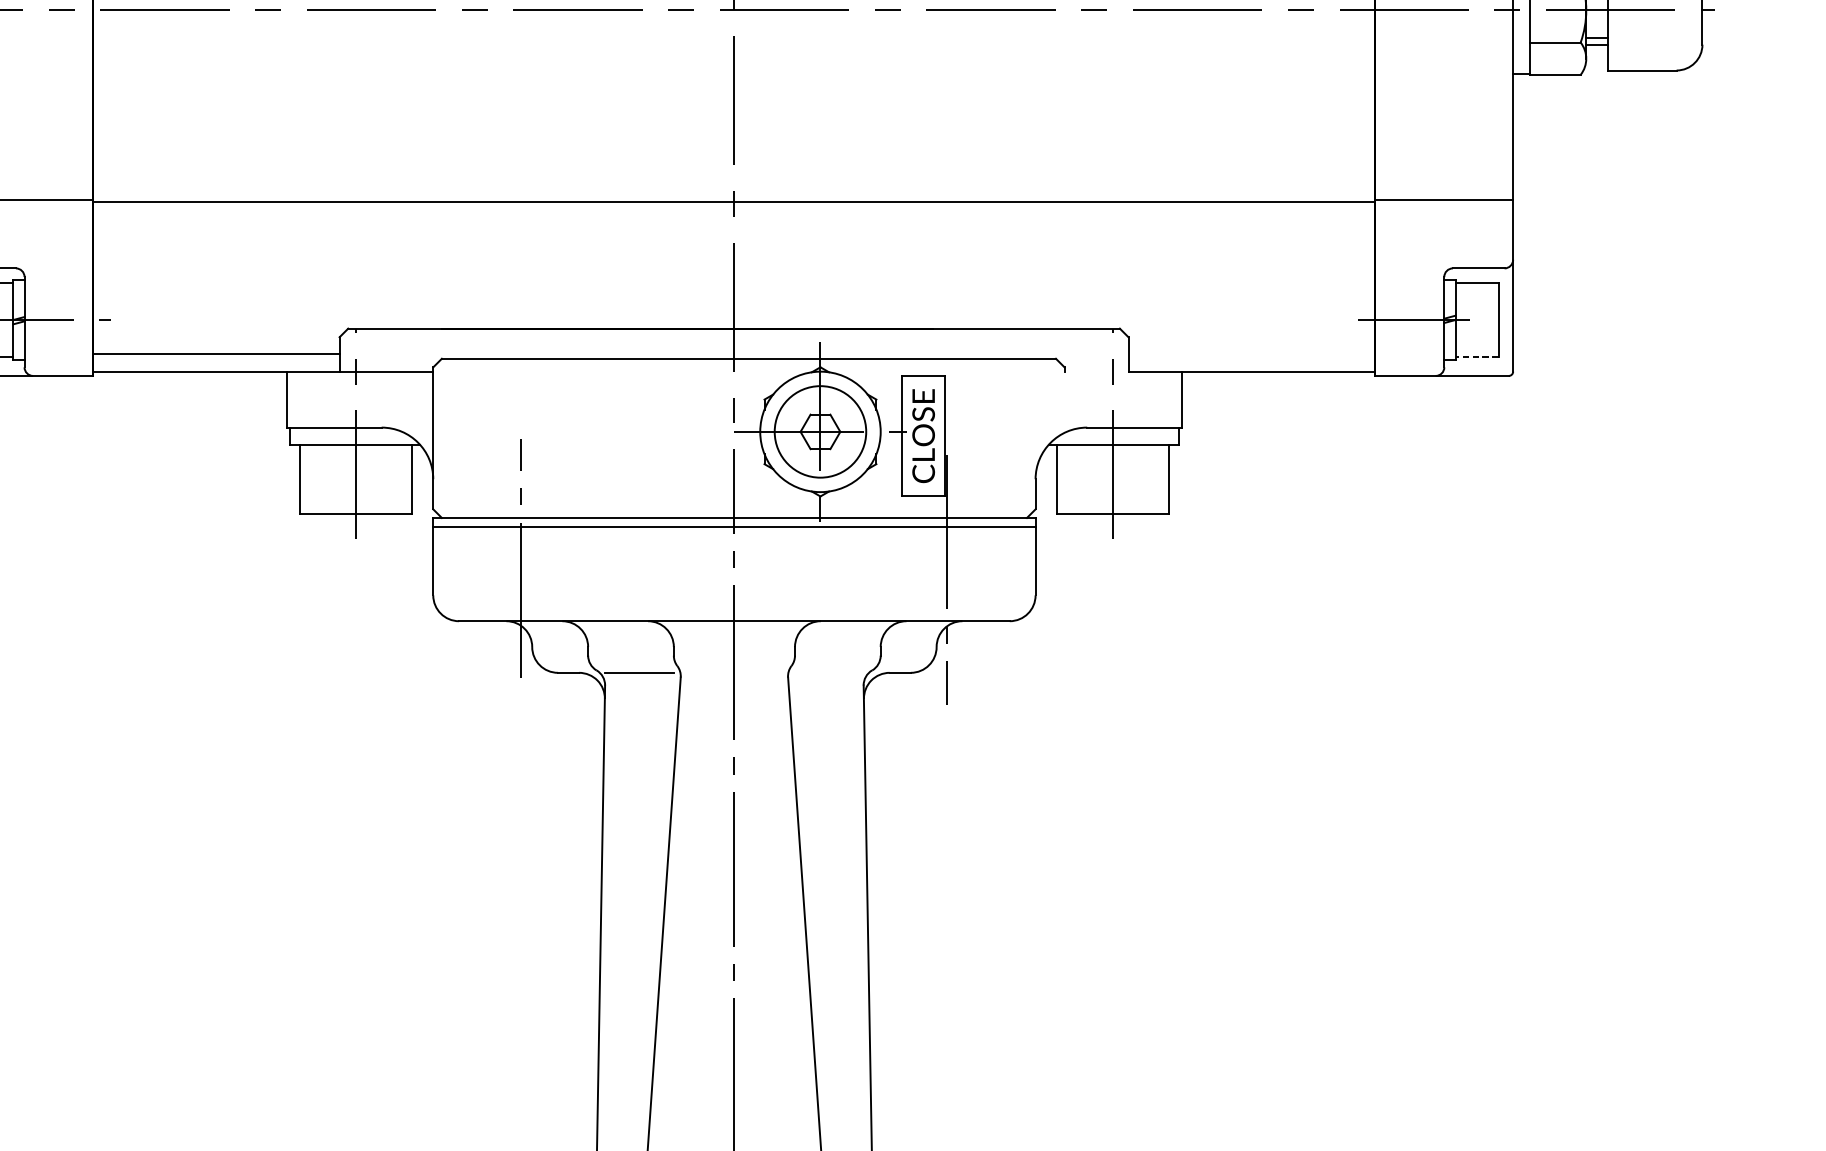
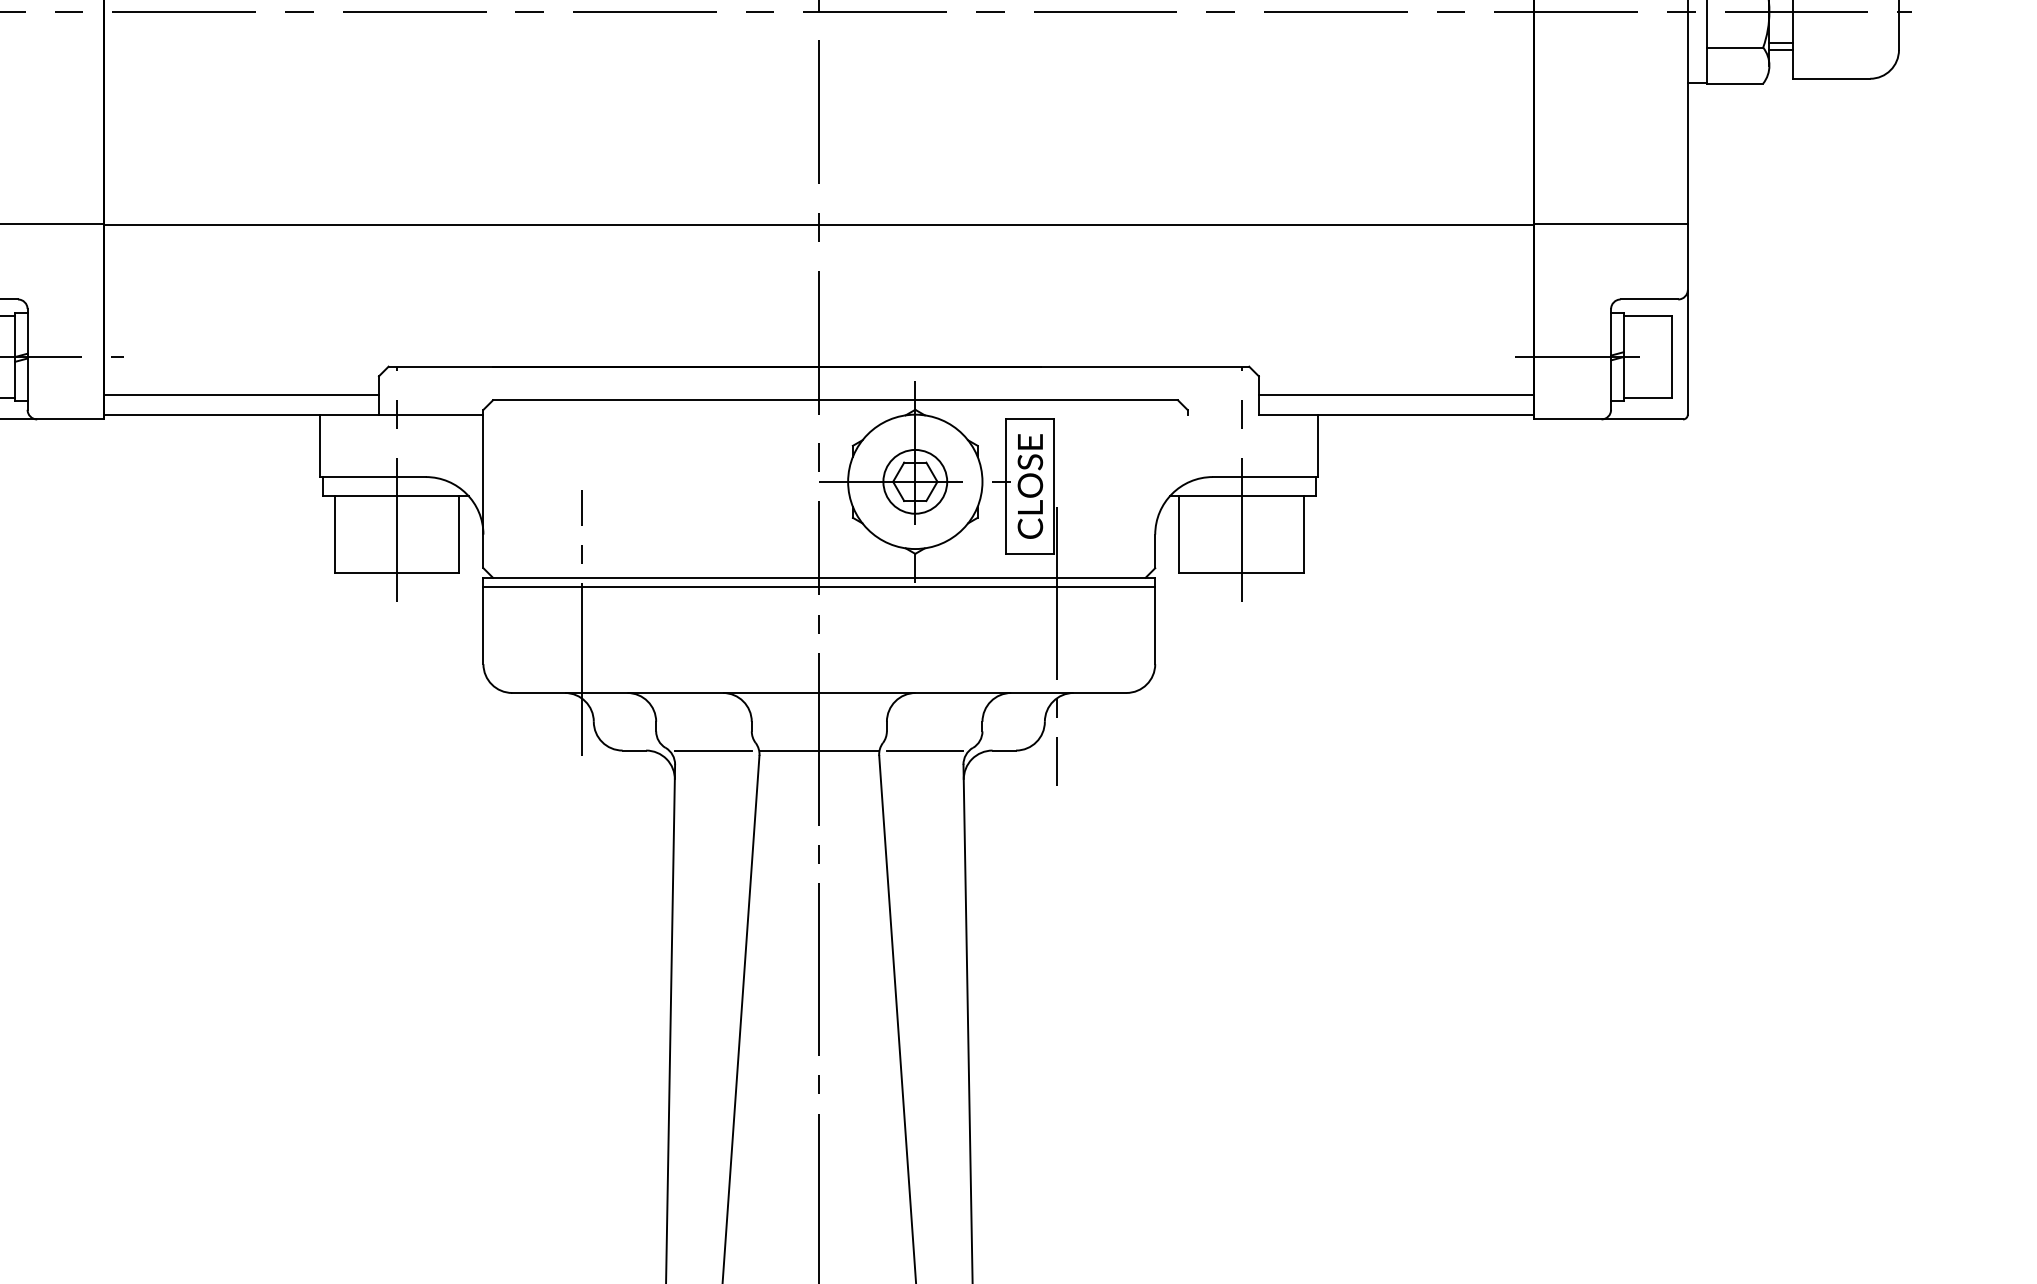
line: (1251, 354) -> (1396, 395), added
line: (1476, 356) -> (1647, 397), dashed -> solid
circle: (820, 431) -> (915, 481), size x0.62
line: (733, 672) -> (818, 750), added
line: (828, 672) -> (924, 750), added

